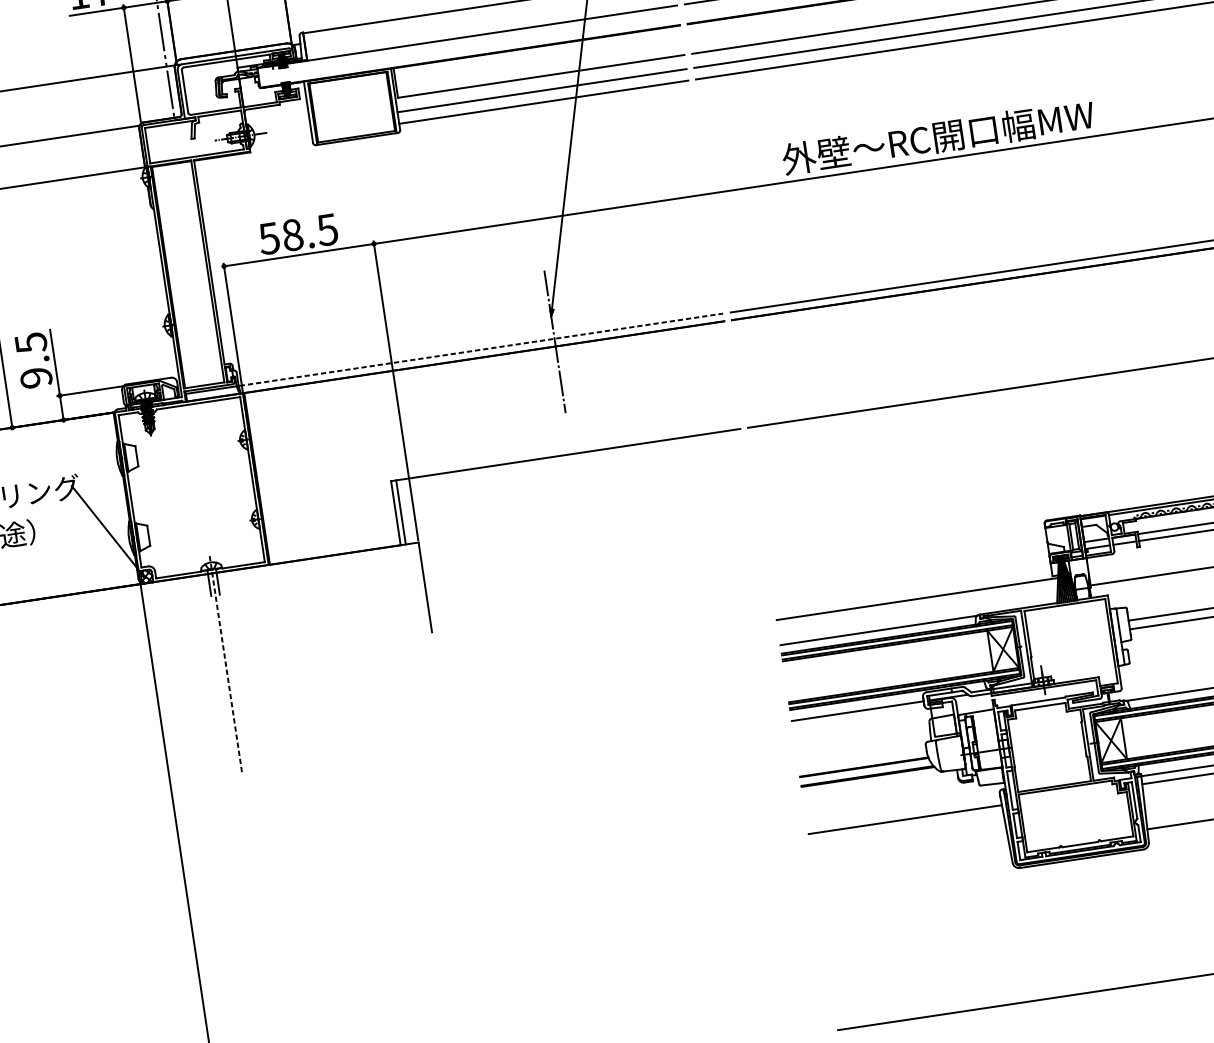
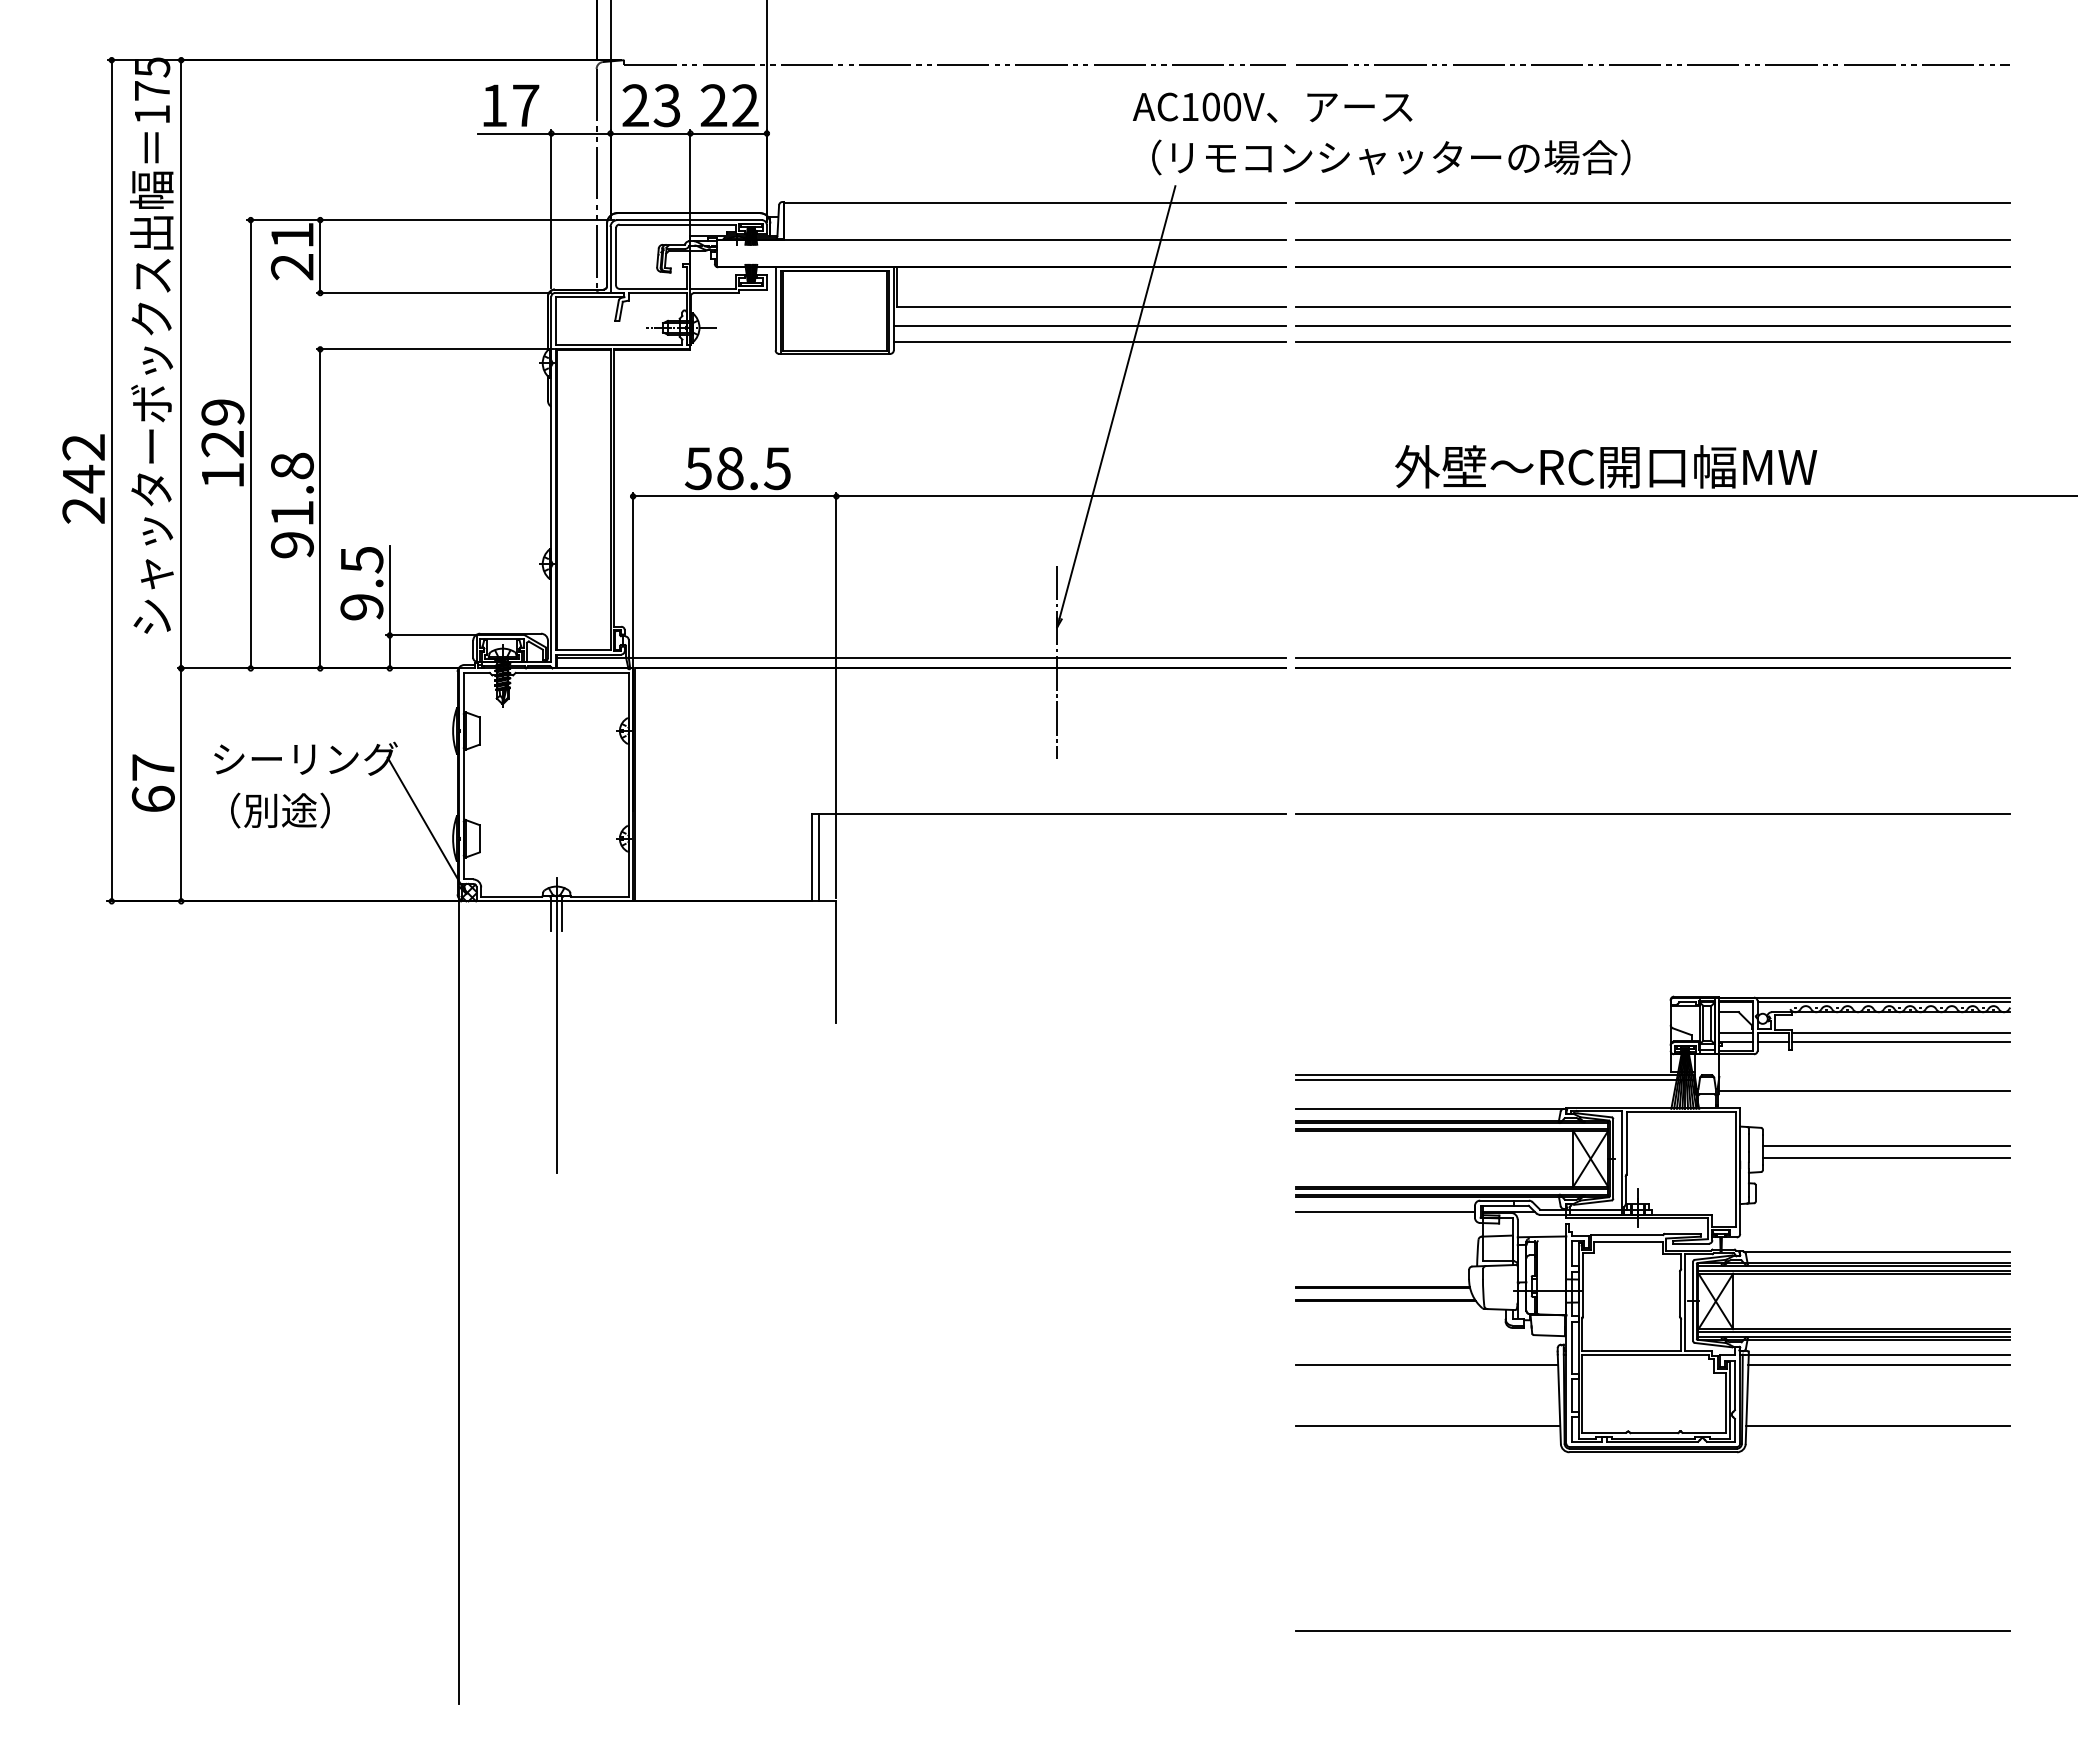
line: (481, 350) -> (958, 658), dashed -> solid
line: (924, 602) -> (1495, 1080), added
line: (225, 664) -> (556, 1025), dashed -> solid
line: (913, 864) -> (1428, 1426), added

